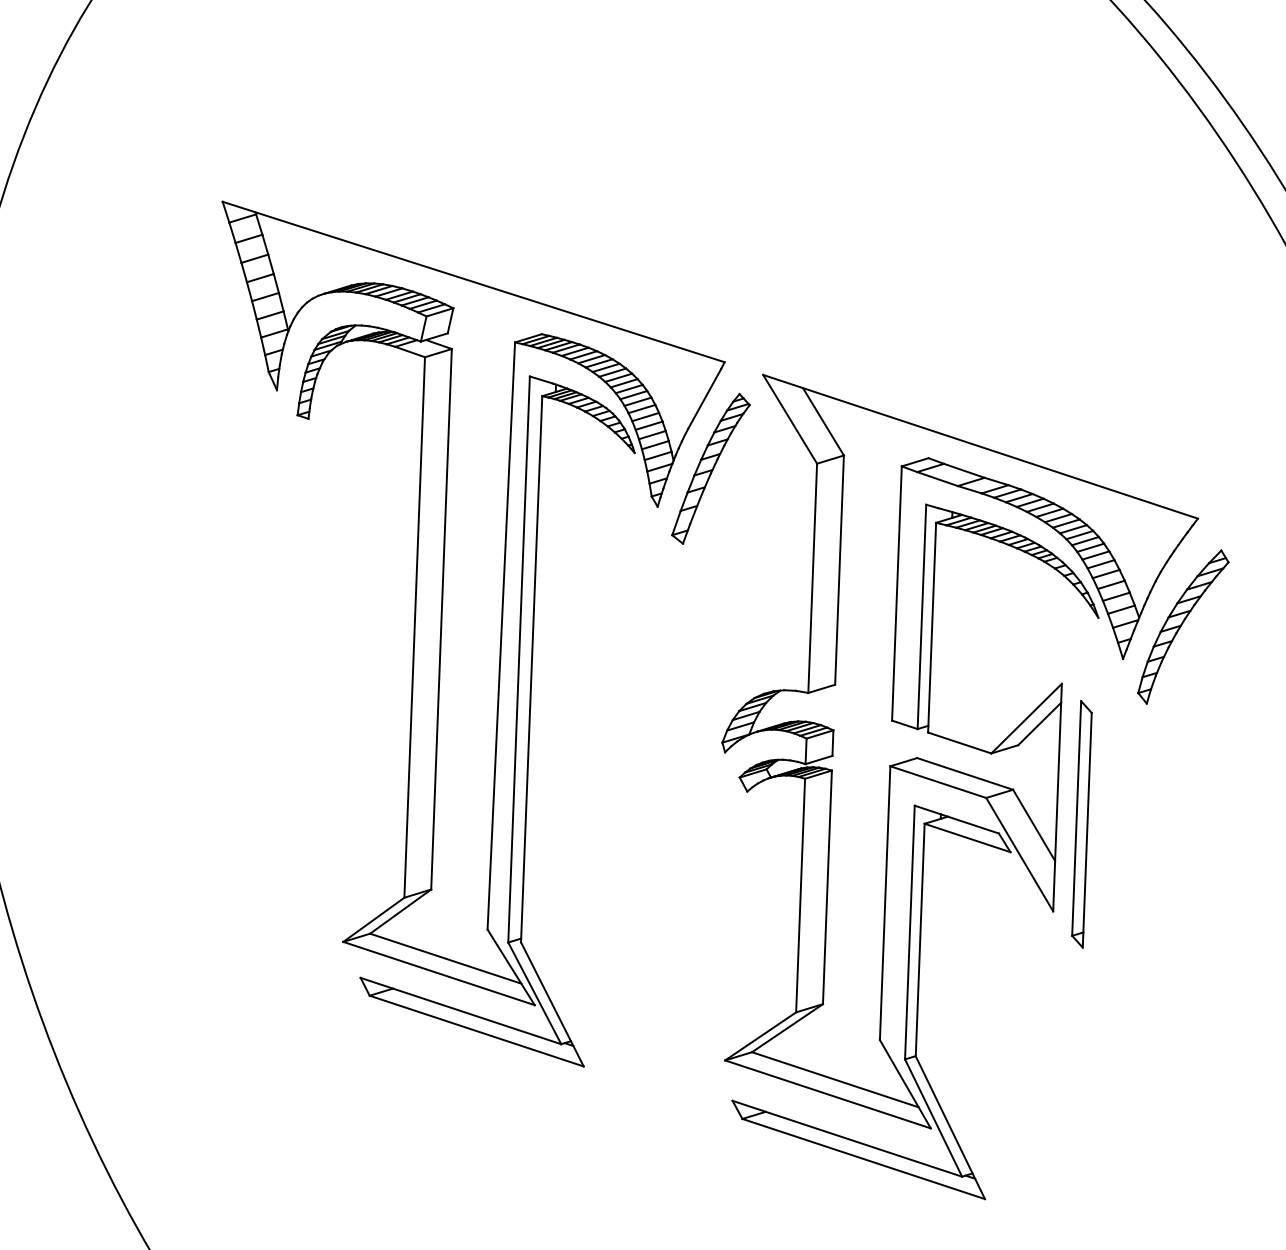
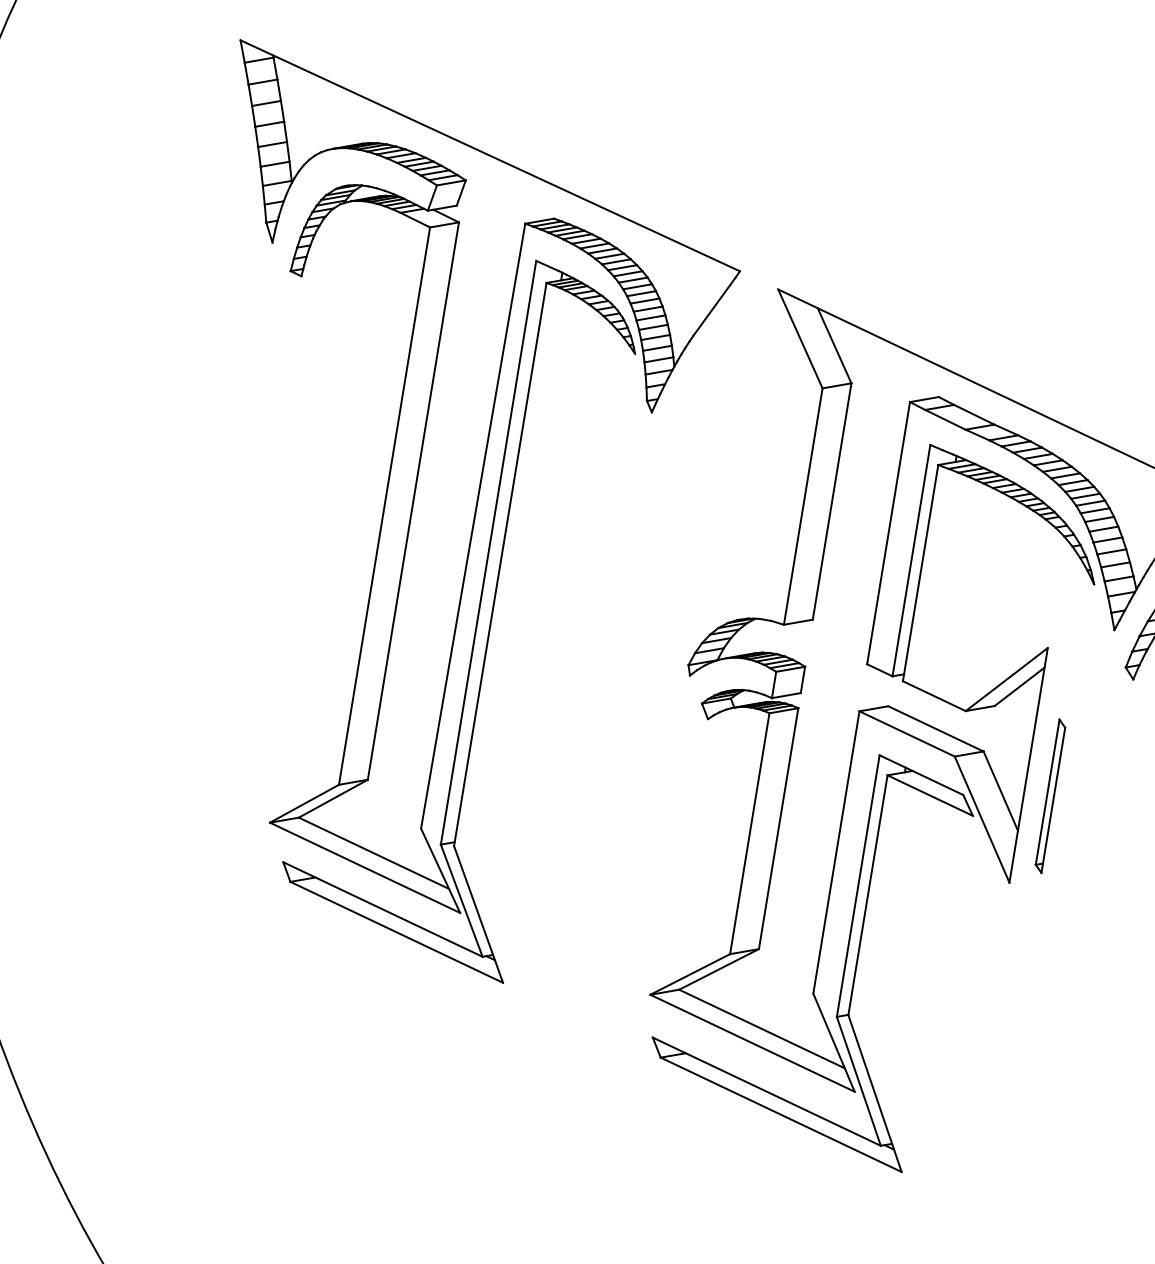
part: (710, 468) -> (711, 379), removed
part: (1081, 824) -> (1049, 796), size x0.6

